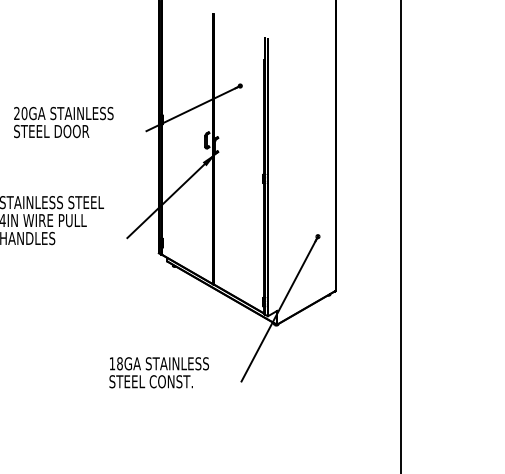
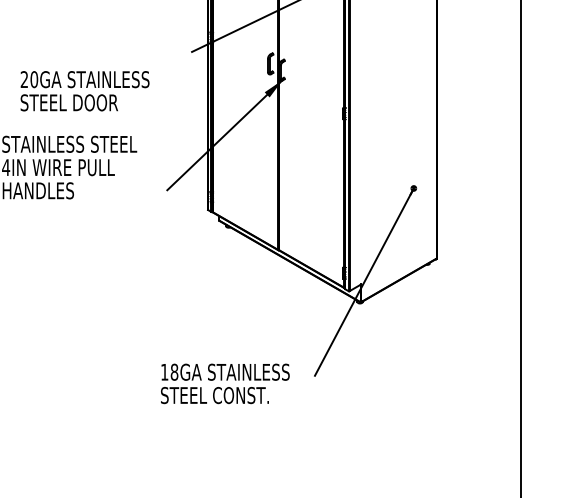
text: (63, 122) -> (84, 91), moved
text: (158, 372) -> (224, 383), moved

